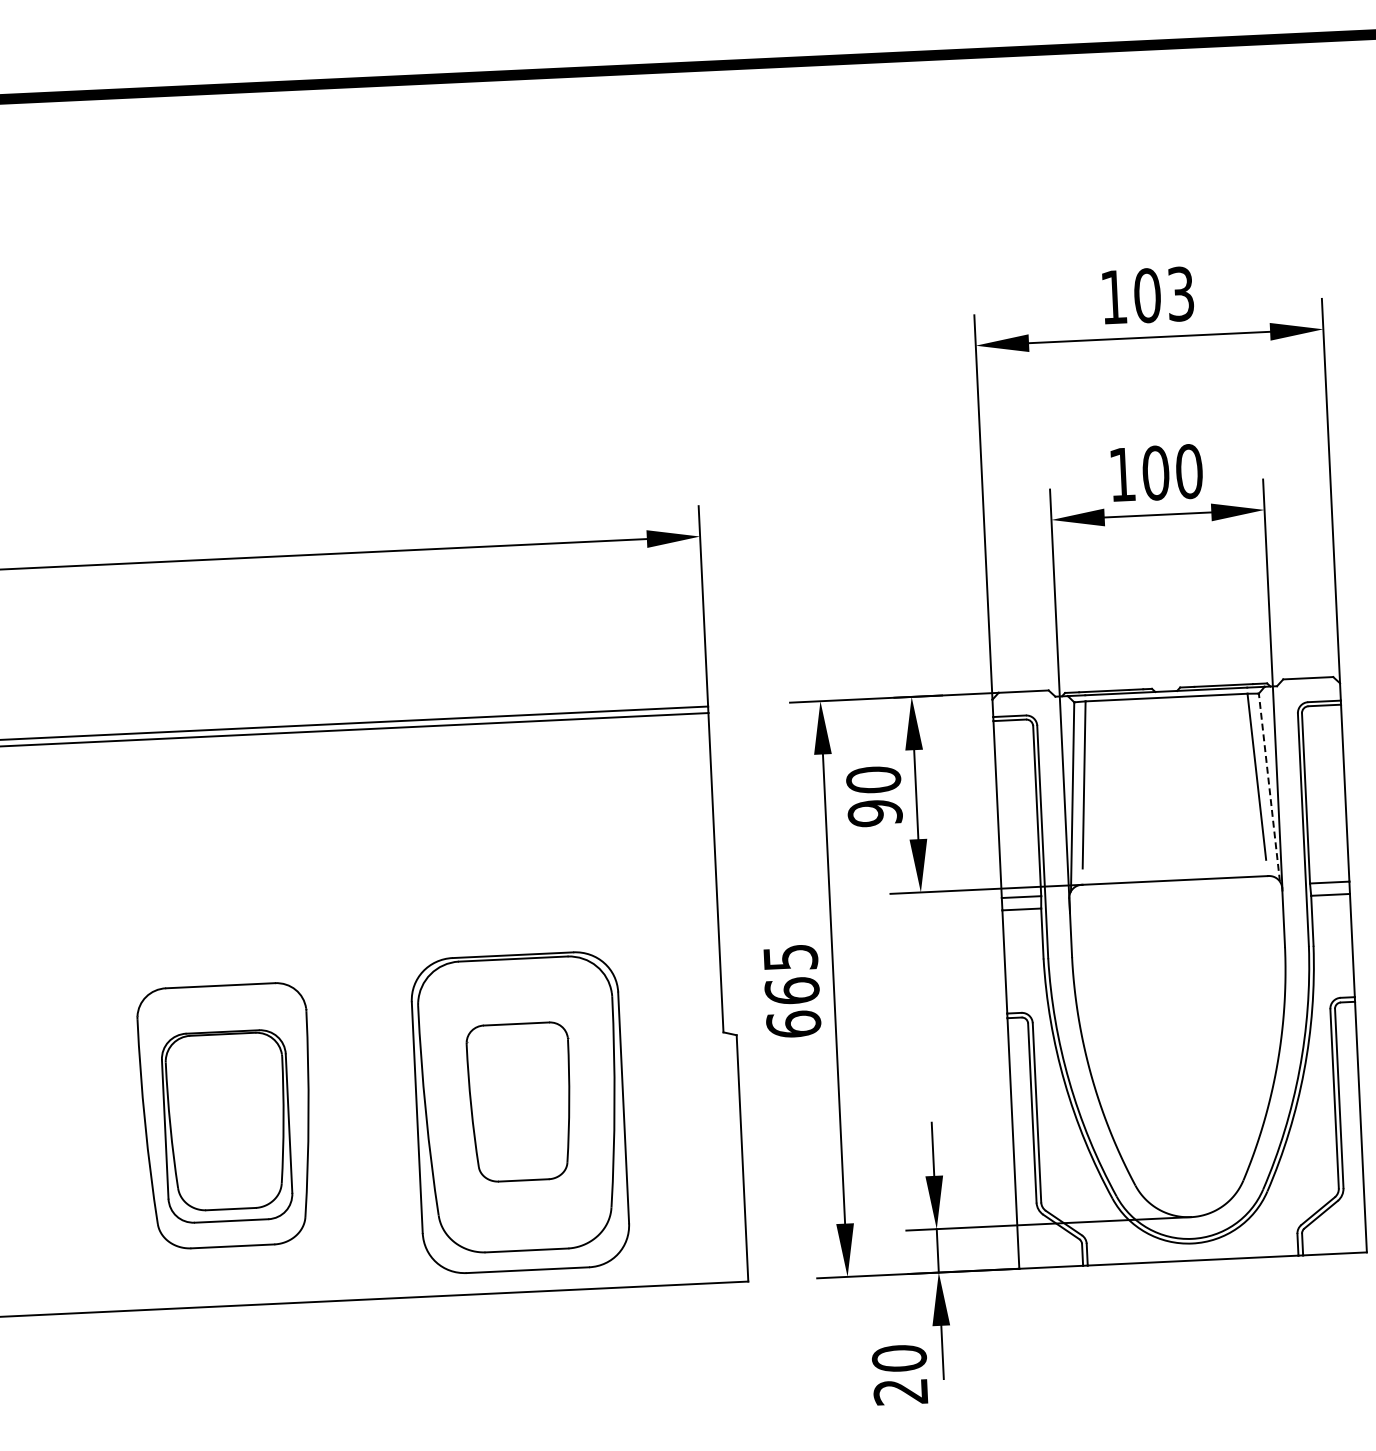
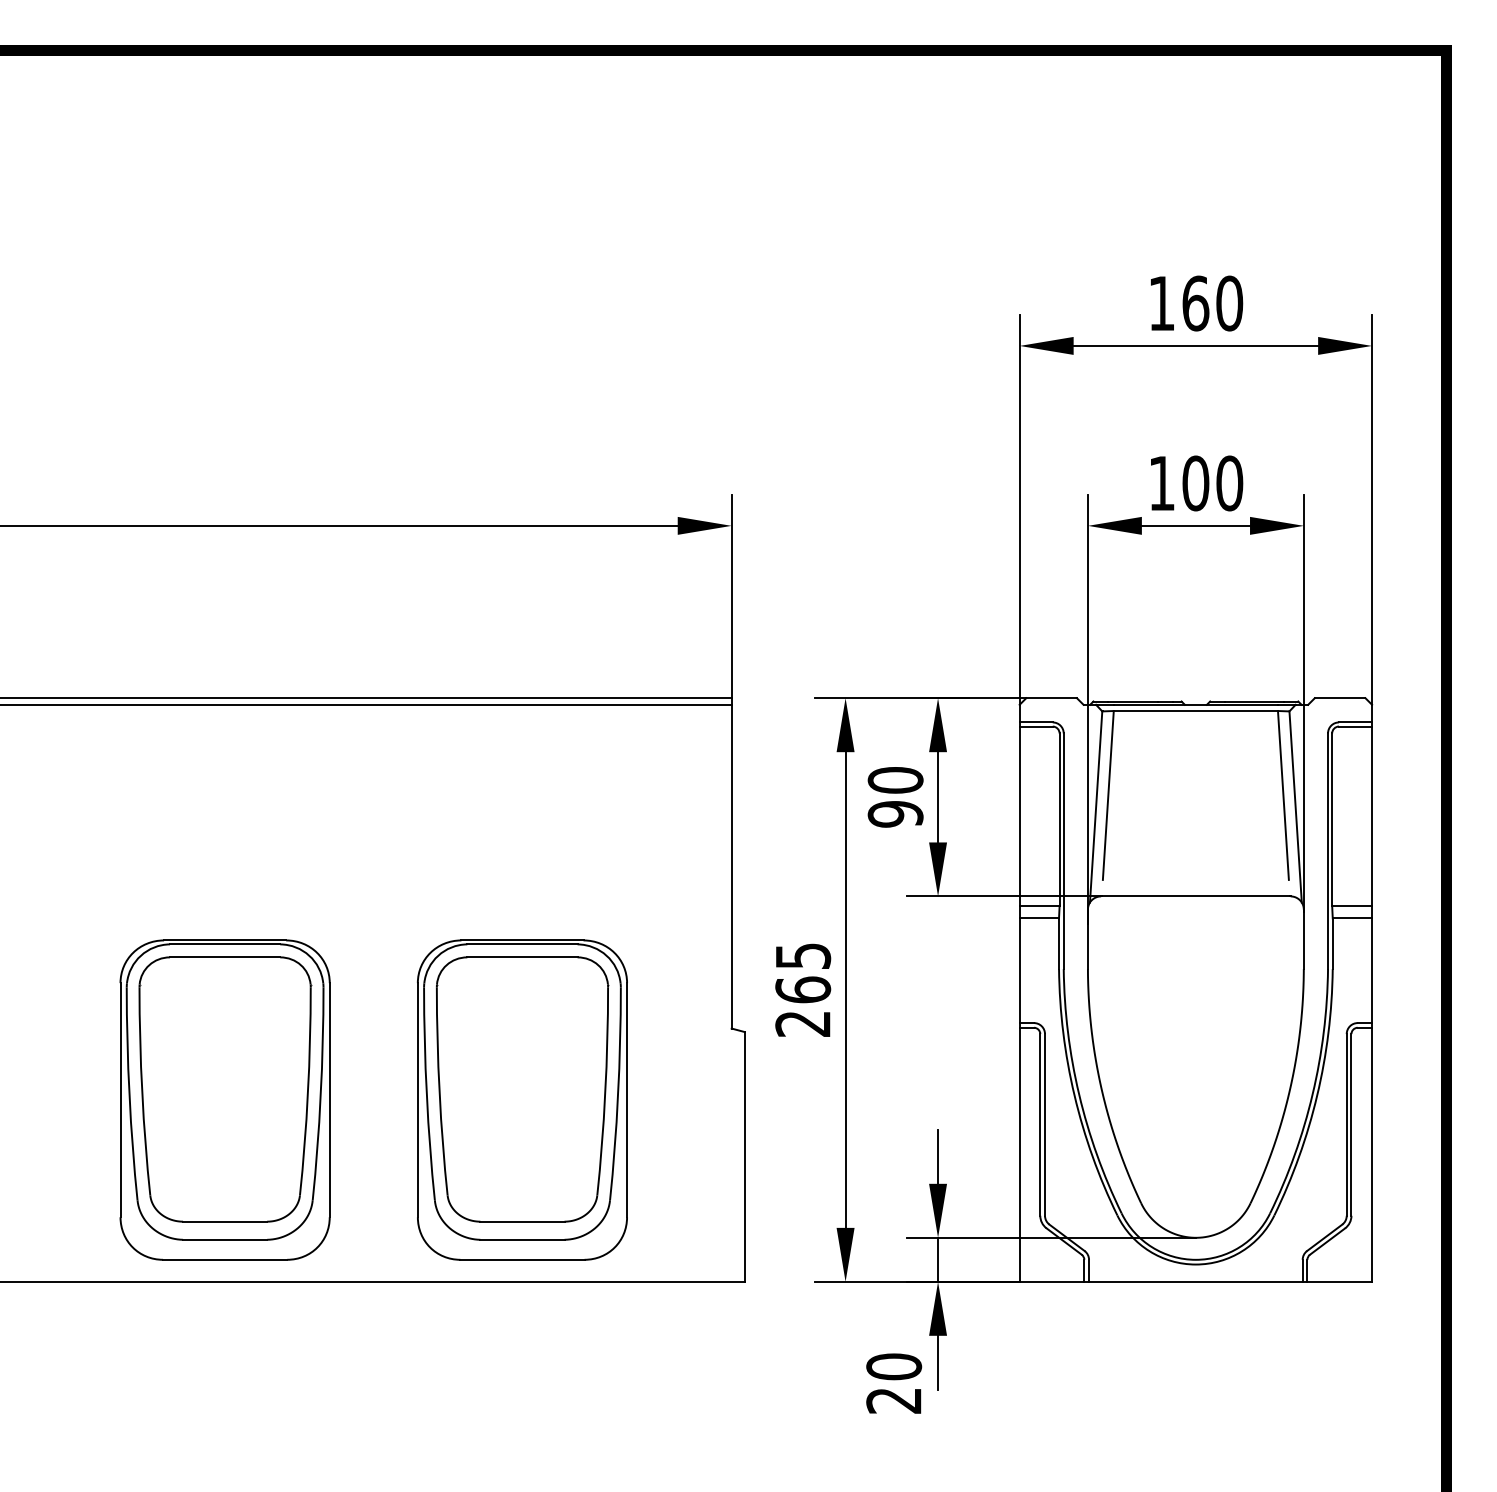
text: (1163, 294) -> (1212, 303), 103 -> 160
line: (1269, 787) -> (1295, 806), dashed -> solid
text: (794, 1024) -> (803, 1023), 665 -> 265
part: (519, 1102) -> (522, 1089), size x1.67
part: (226, 1125) -> (224, 1099), size x1.67

